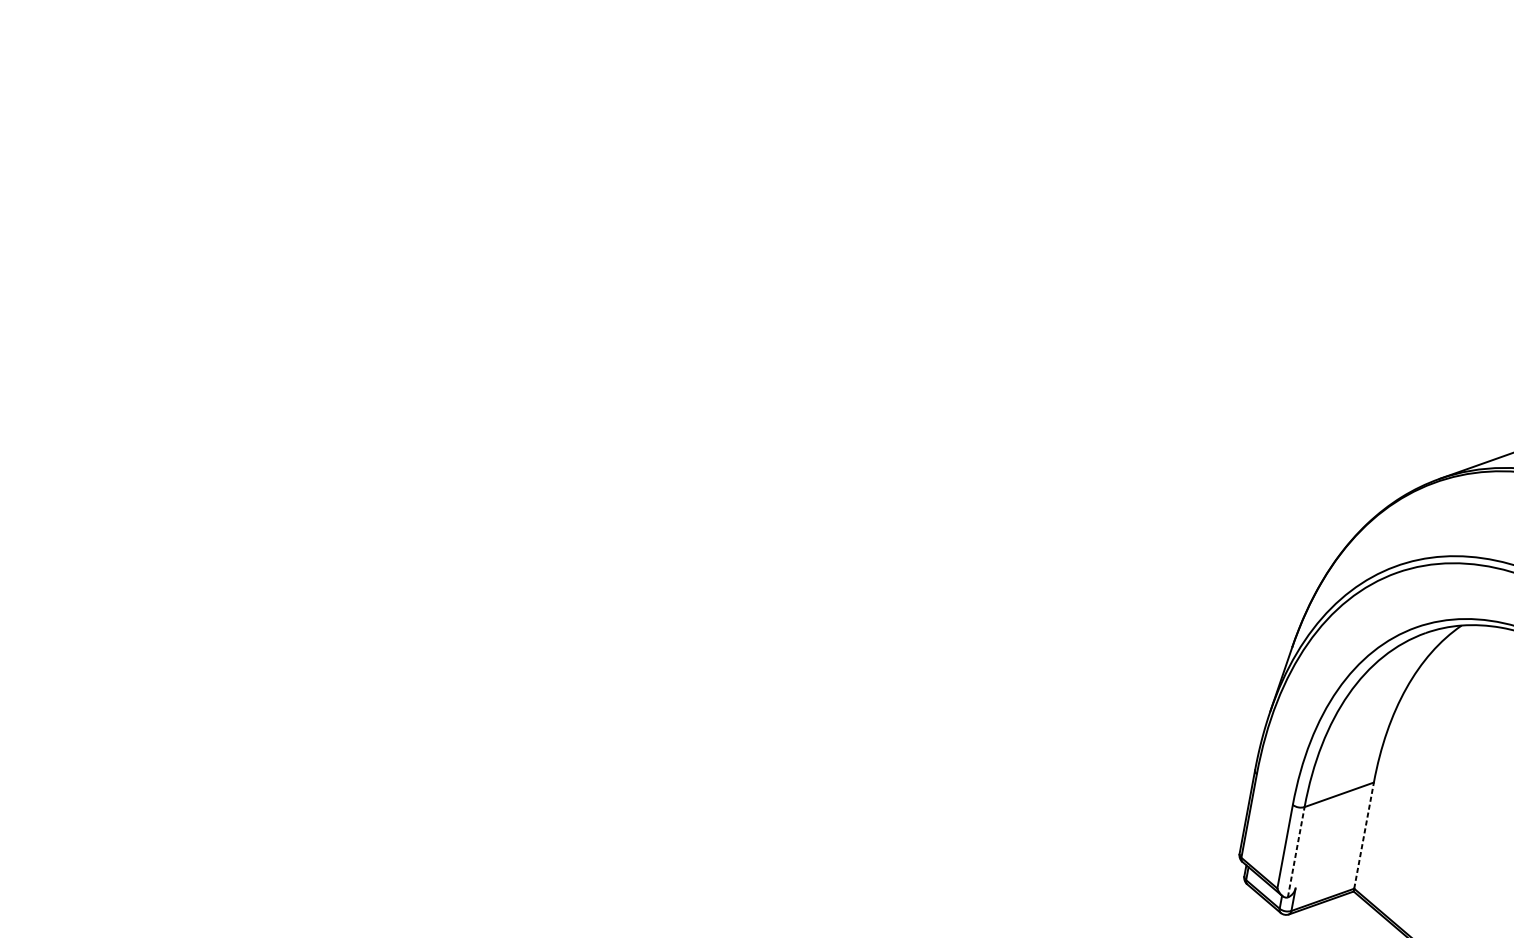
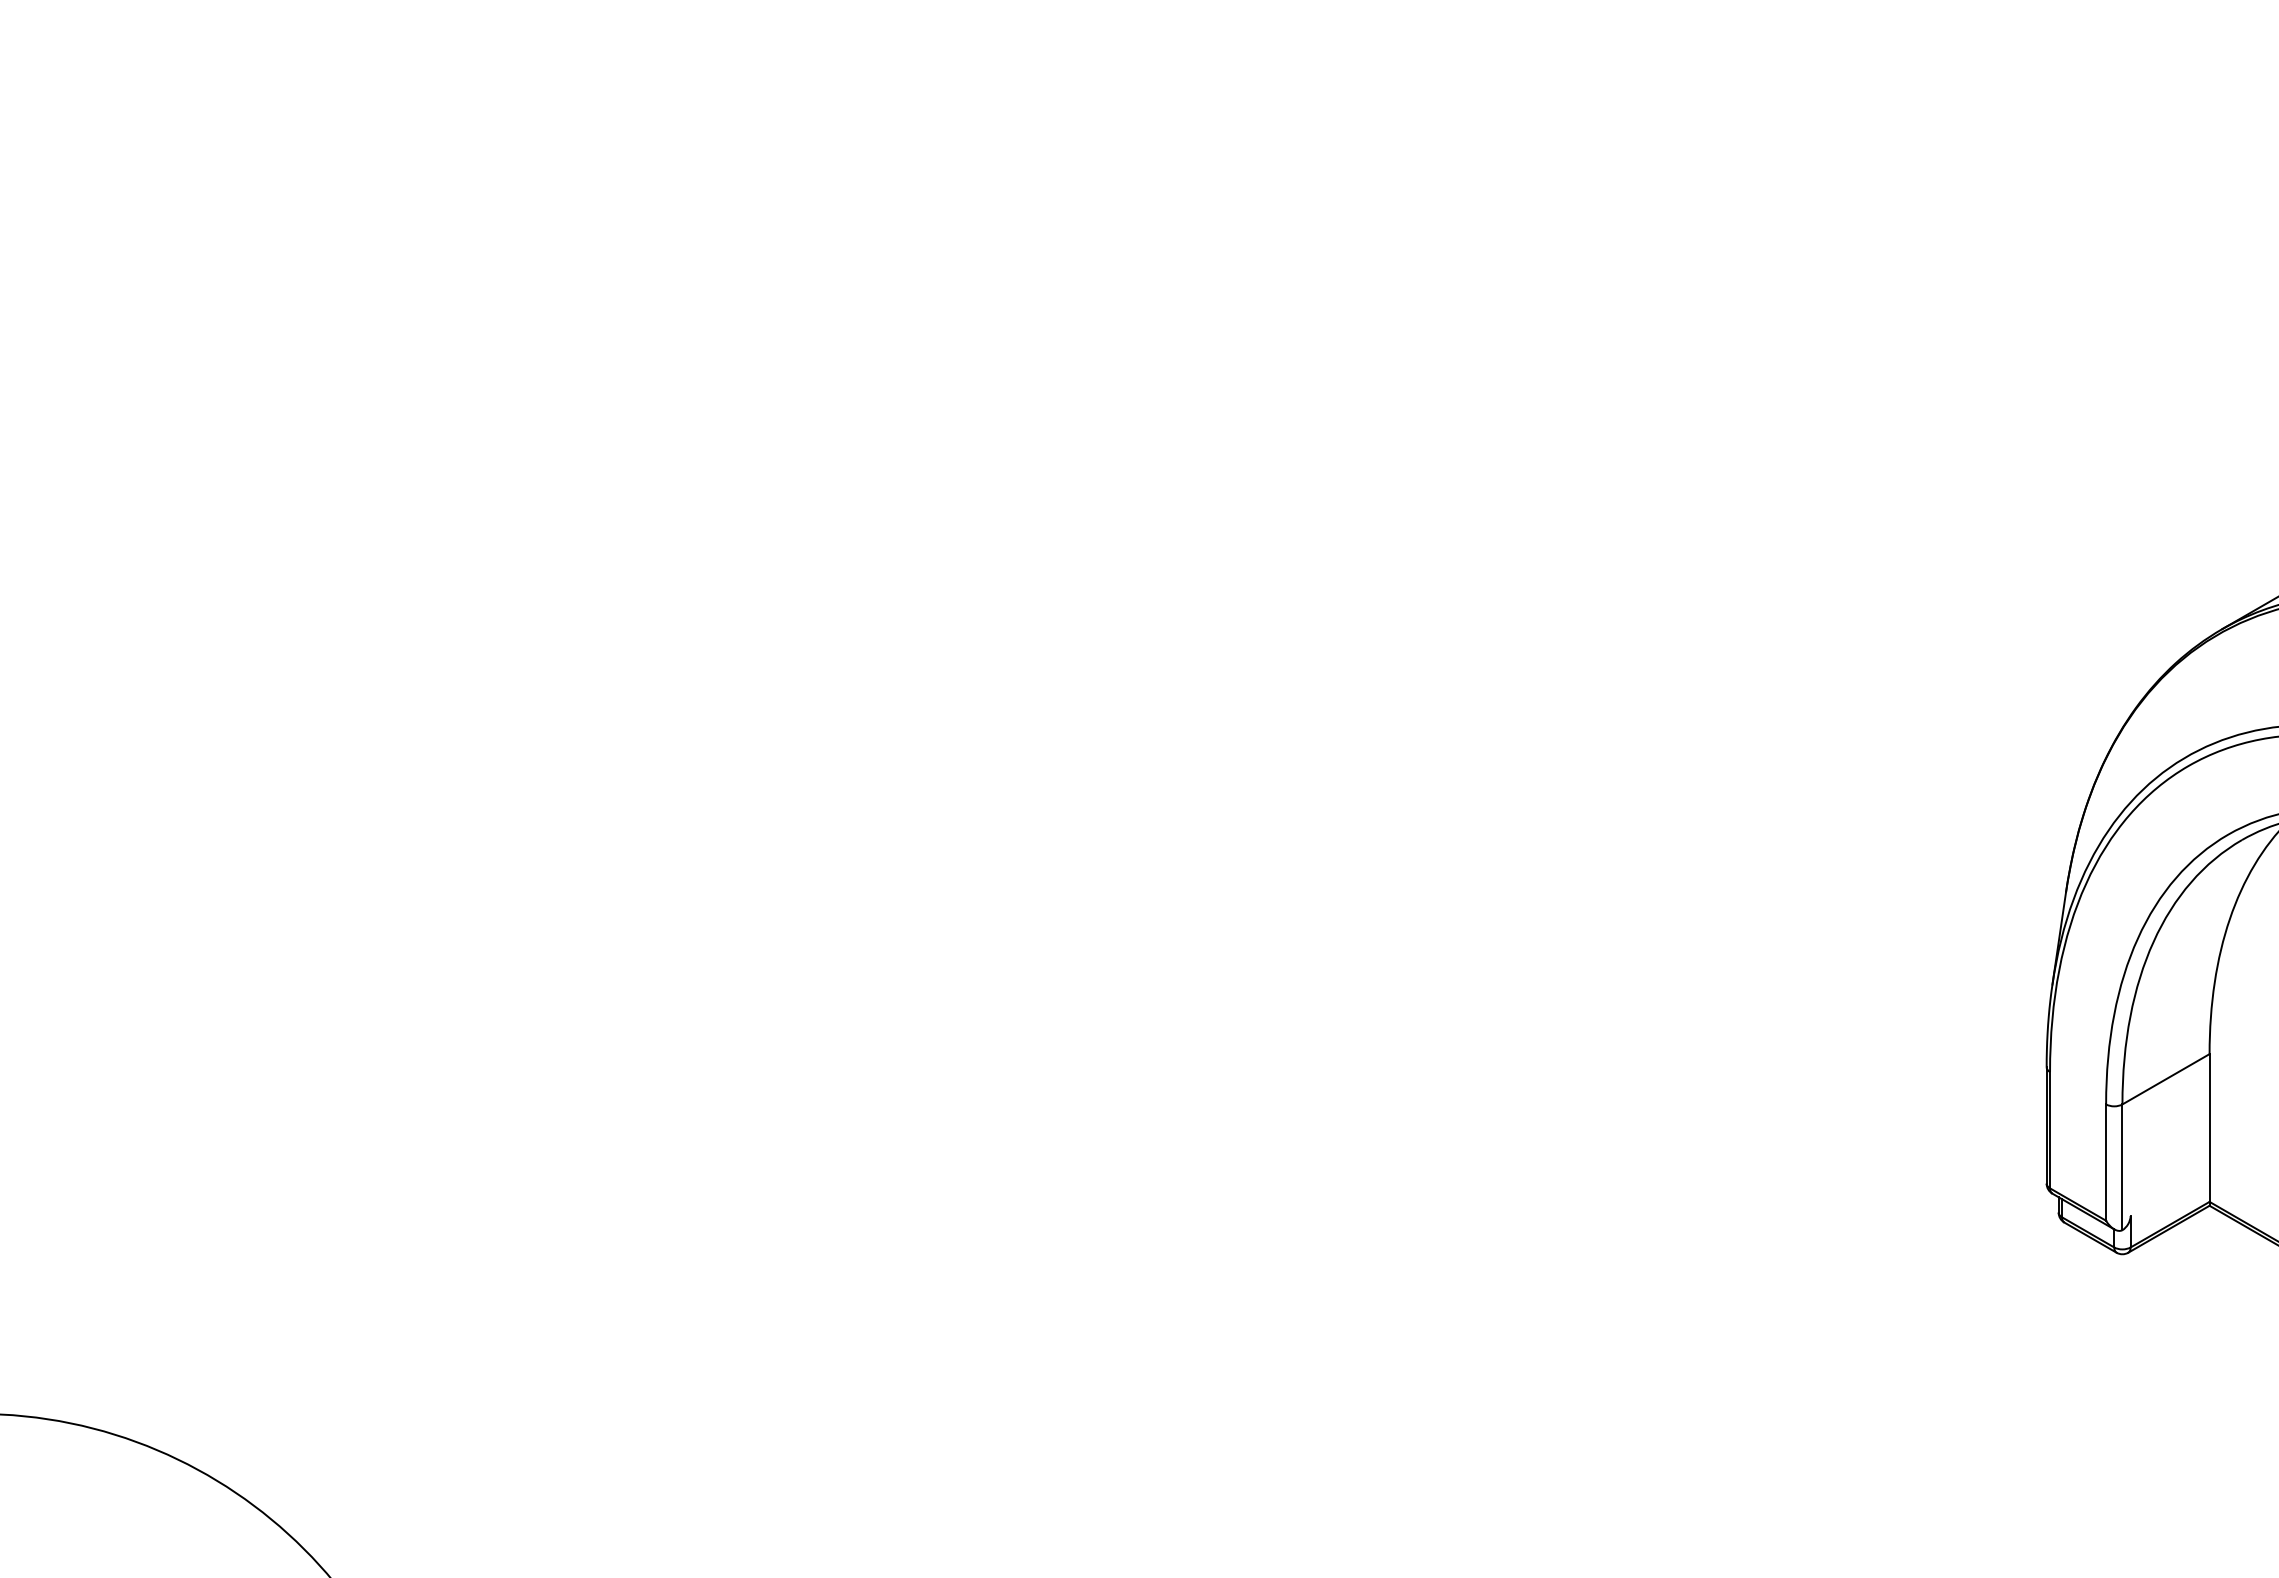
line: (1363, 835) -> (2209, 1128), dashed -> solid
line: (1296, 852) -> (2122, 1167), dashed -> solid

